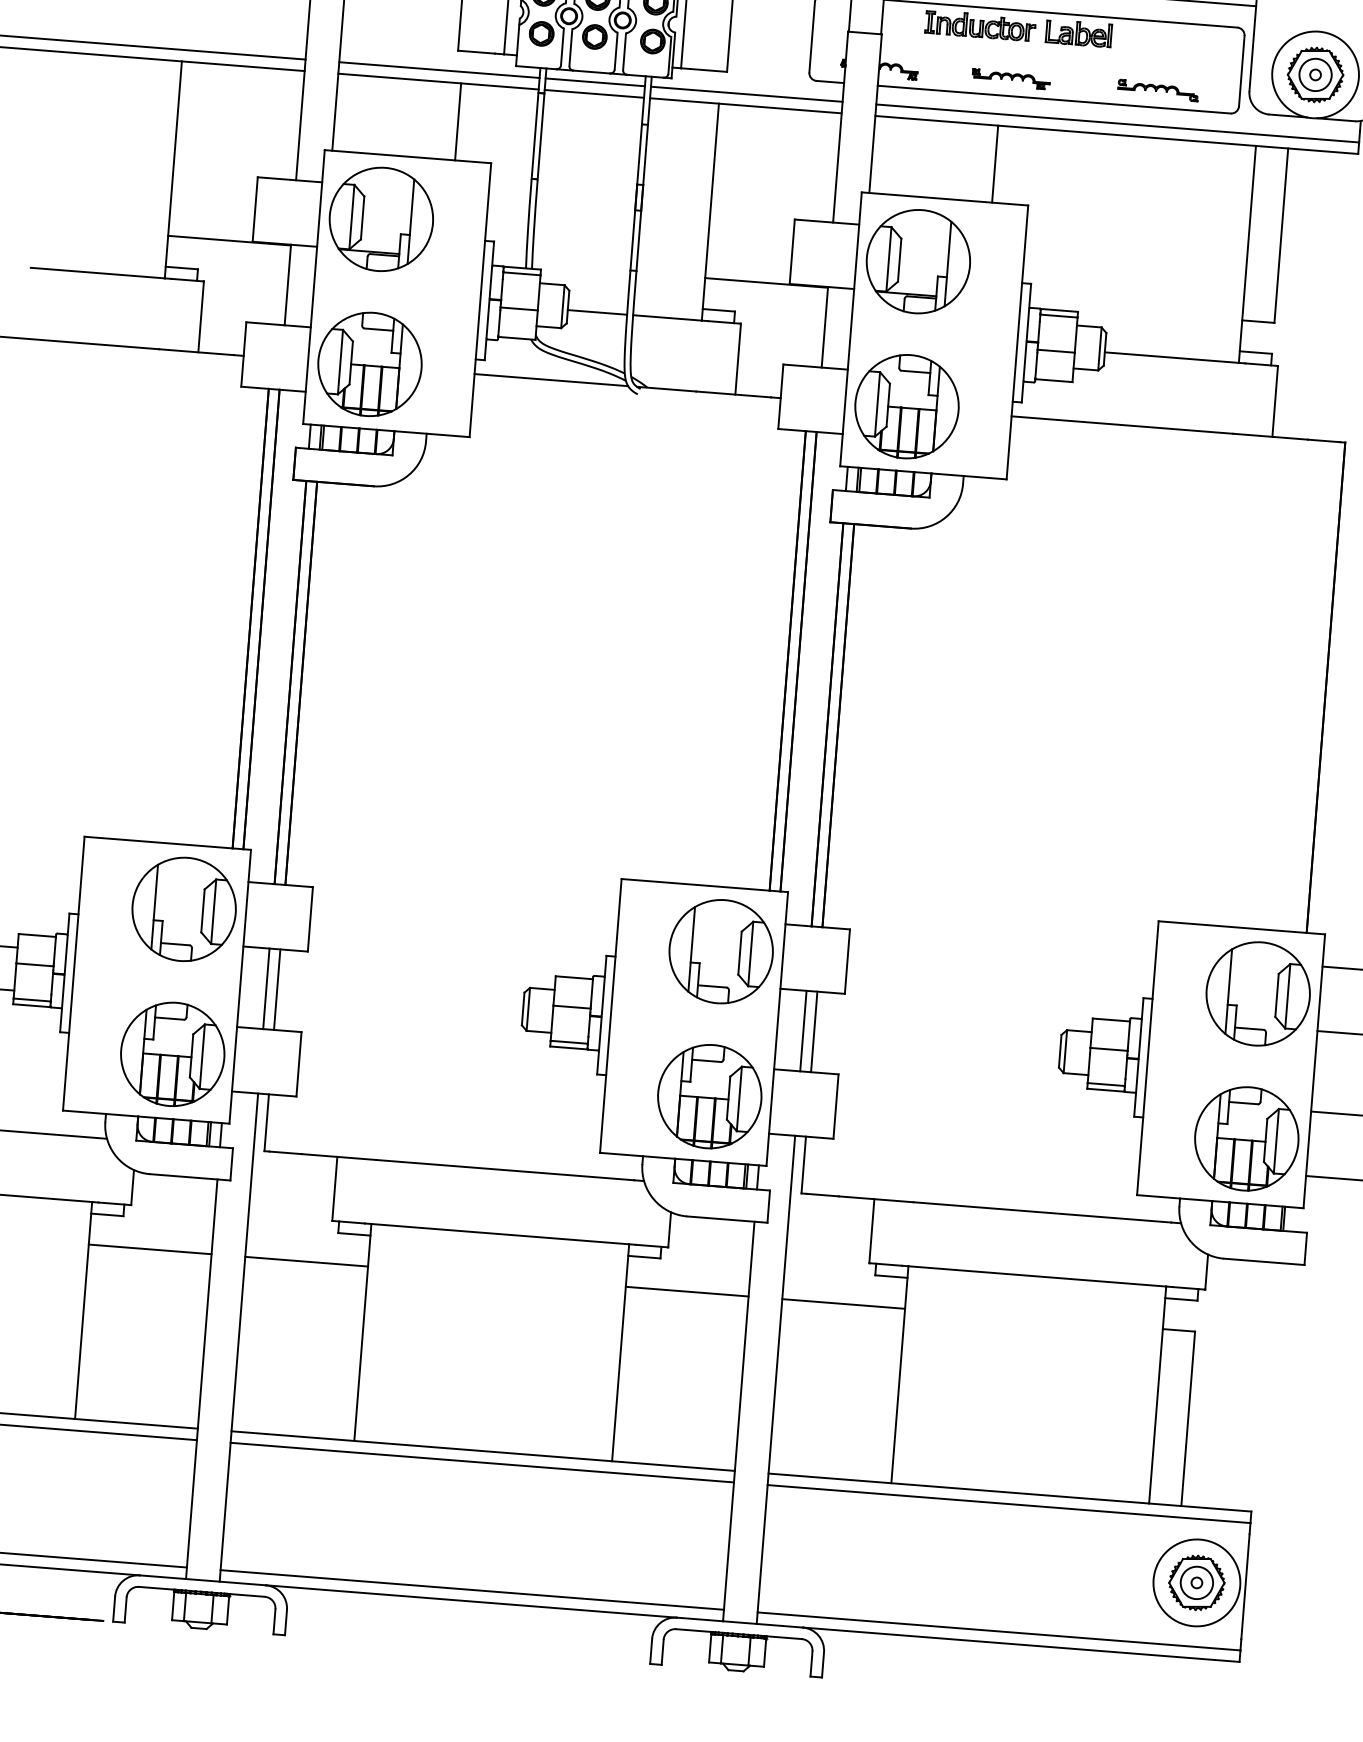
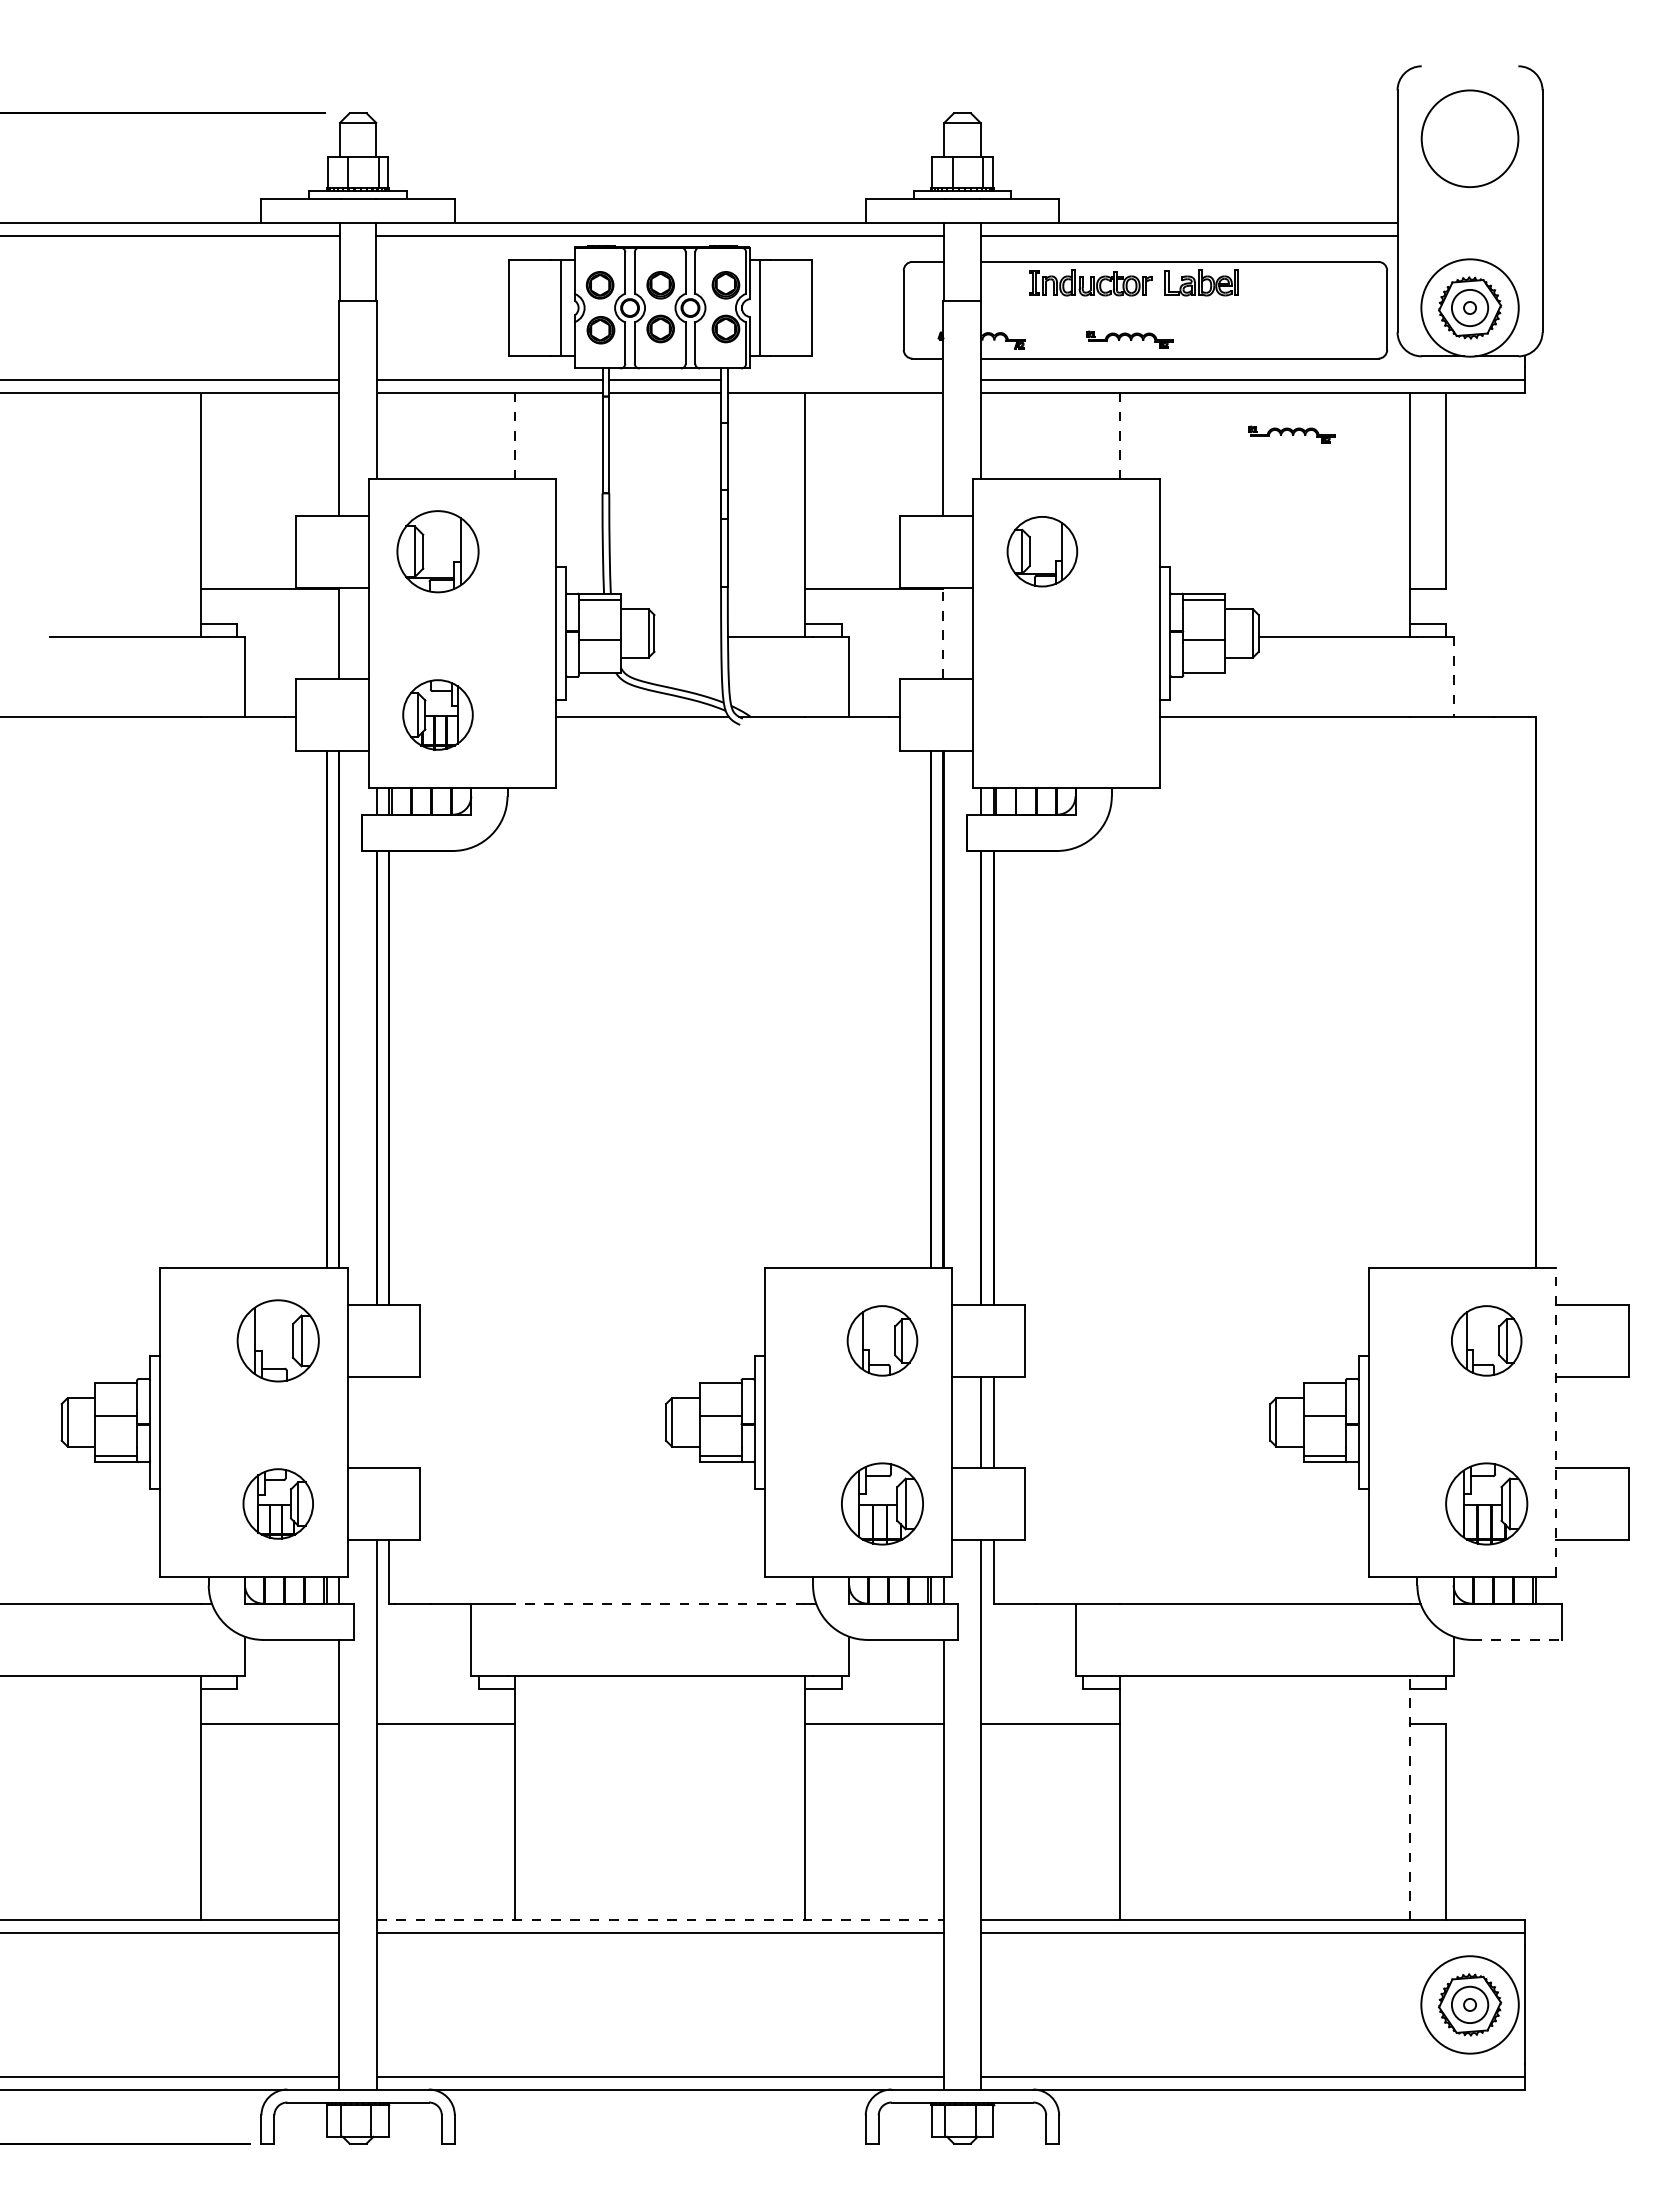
part: (1157, 89) -> (1294, 338), removed
line: (746, 94) -> (835, 379), removed
line: (458, 121) -> (515, 435), solid -> dashed
line: (995, 163) -> (1119, 435), solid -> dashed
part: (1148, 174) -> (1291, 434), added
part: (380, 219) -> (437, 551), size x0.7
part: (918, 261) -> (1042, 551), size x0.6
line: (597, 312) -> (687, 636), removed
line: (824, 326) -> (943, 632), solid -> dashed
part: (369, 363) -> (437, 714), size x0.6
line: (1275, 401) -> (1453, 676), solid -> dashed
part: (907, 406) -> (1042, 714), removed
part: (184, 909) -> (278, 1340), size x0.7
part: (721, 951) -> (882, 1340), size x0.6
line: (266, 988) -> (377, 1422), removed
line: (277, 989) -> (389, 1422), removed
part: (1257, 993) -> (1486, 1340), size x0.6
part: (173, 1053) -> (278, 1503), size x0.6
line: (1314, 1070) -> (1556, 1421), solid -> dashed
part: (709, 1096) -> (882, 1503), size x0.7
part: (1246, 1138) -> (1486, 1503), size x0.7
line: (504, 1170) -> (659, 1604), solid -> dashed
line: (1264, 1261) -> (1517, 1639), solid -> dashed
line: (1157, 1394) -> (1409, 1797), solid -> dashed
line: (483, 1451) -> (660, 1920), solid -> dashed

